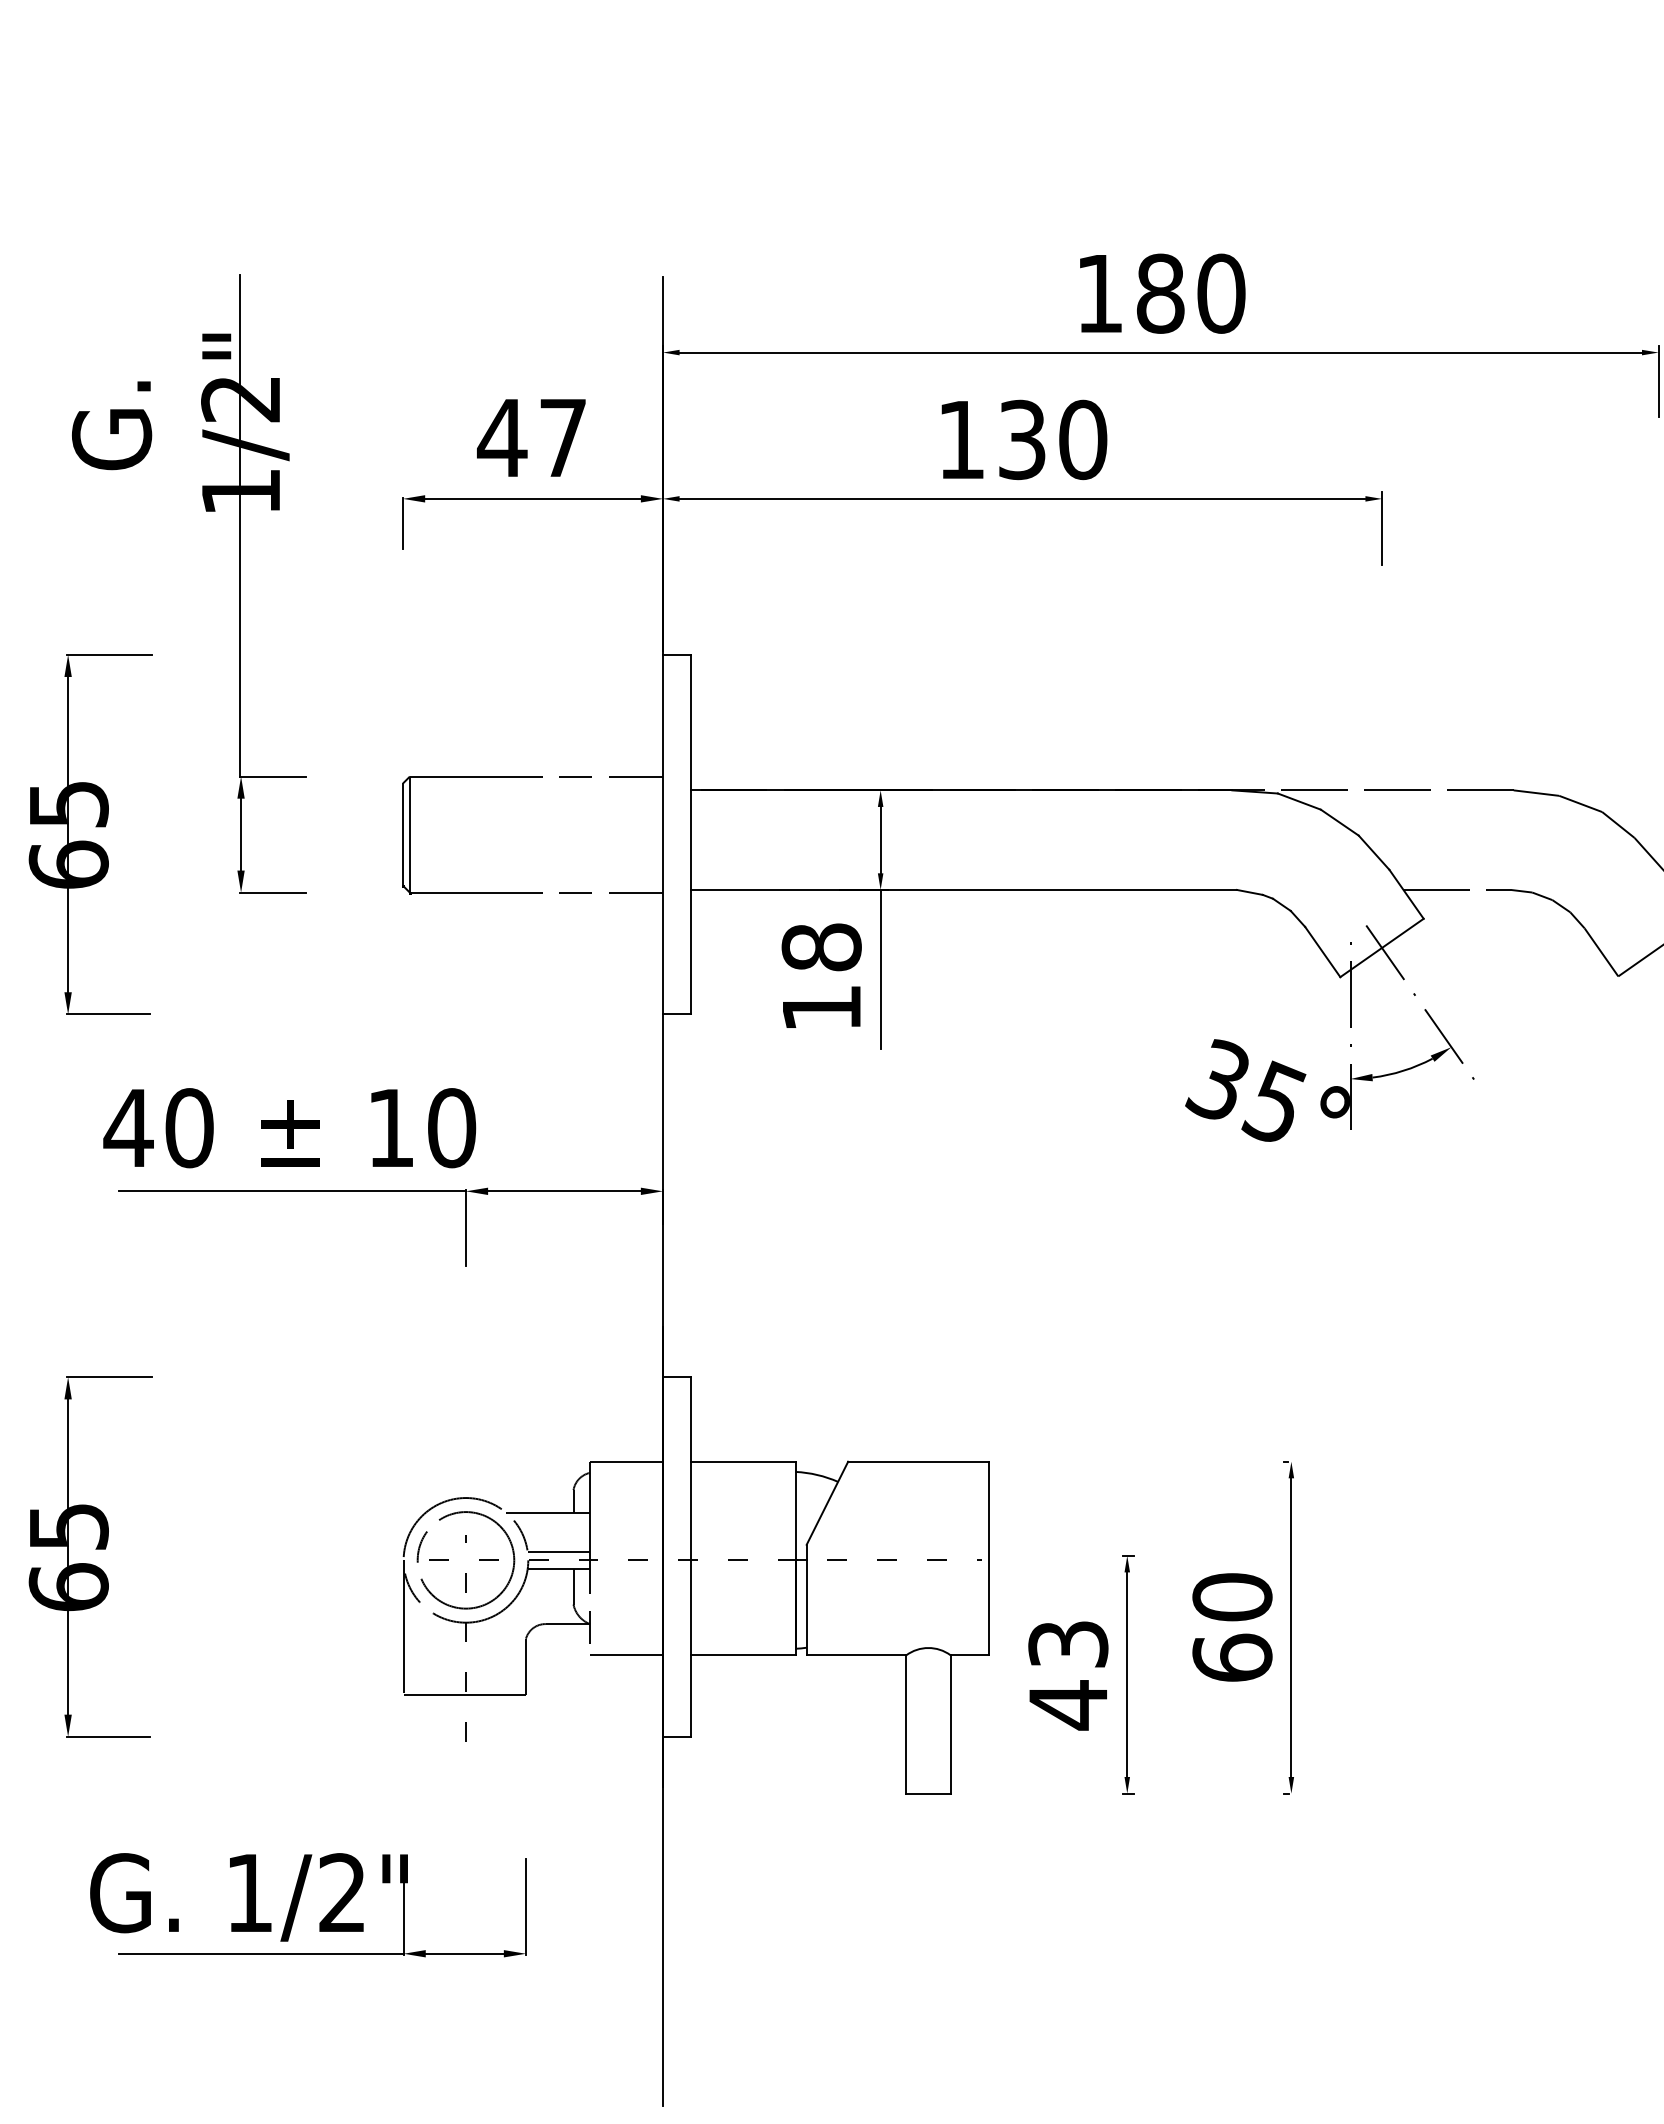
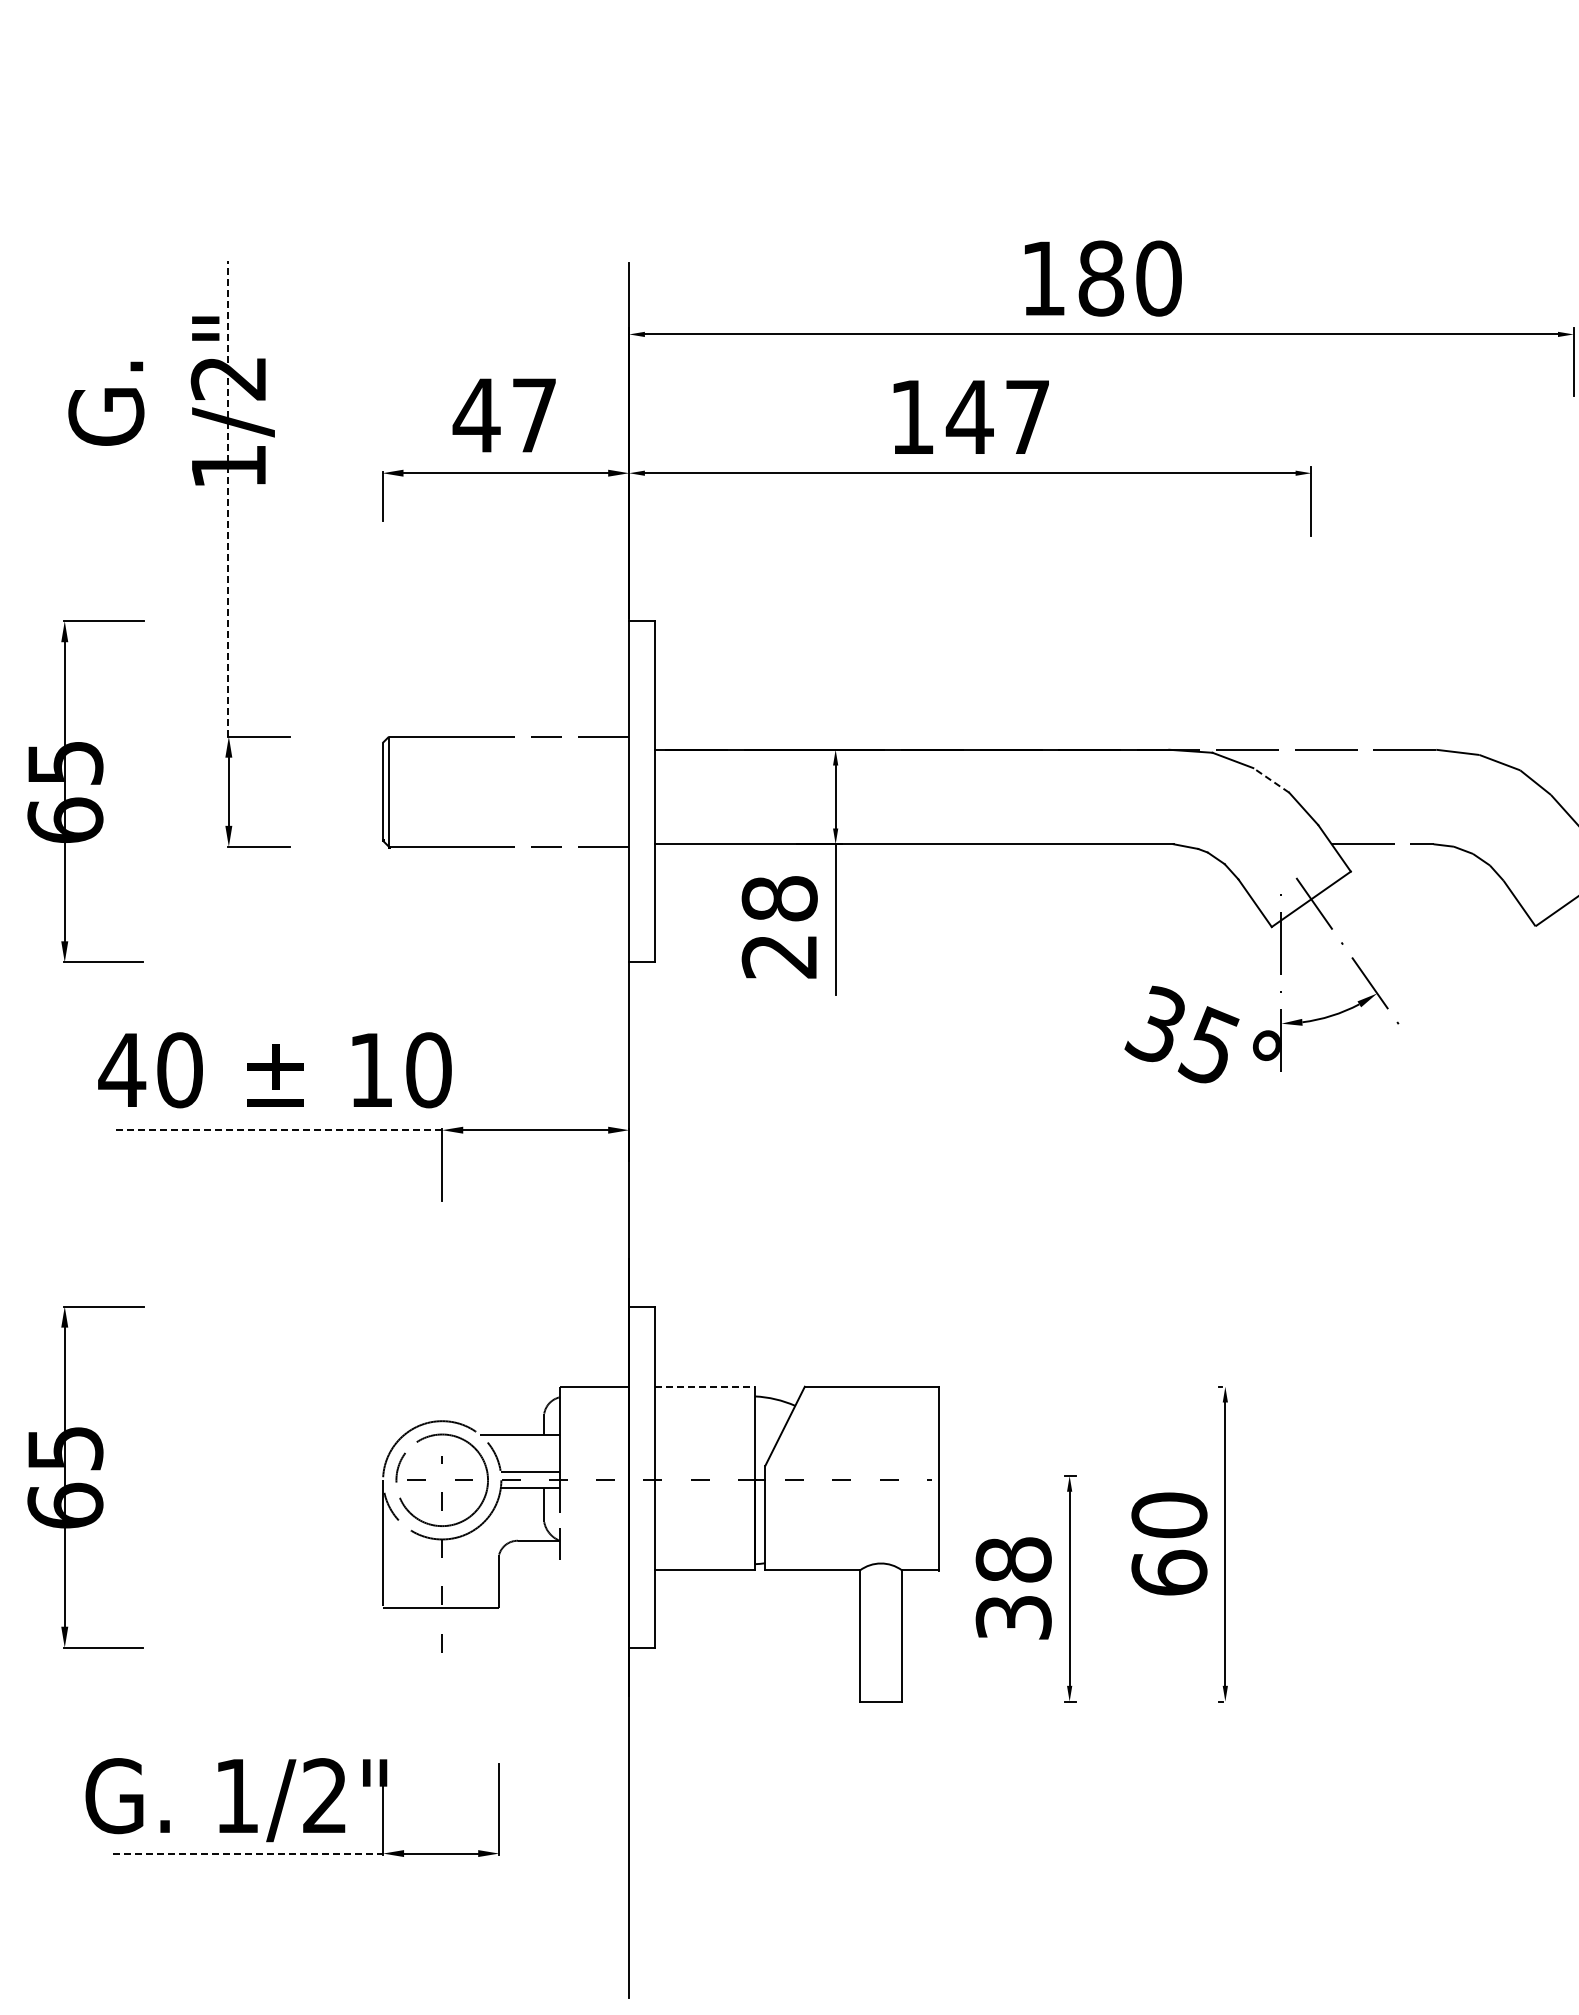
text: (1051, 440) -> (997, 417), 130 -> 147
line: (239, 525) -> (227, 498), solid -> dashed
line: (1340, 822) -> (1271, 780), solid -> dashed
text: (820, 1008) -> (778, 956), 18 -> 28
line: (292, 1191) -> (277, 1130), solid -> dashed
line: (743, 1461) -> (705, 1386), solid -> dashed
line: (626, 1655) -> (594, 1570), removed
text: (1068, 1675) -> (1013, 1589), 43 -> 38
line: (261, 1953) -> (248, 1853), solid -> dashed

